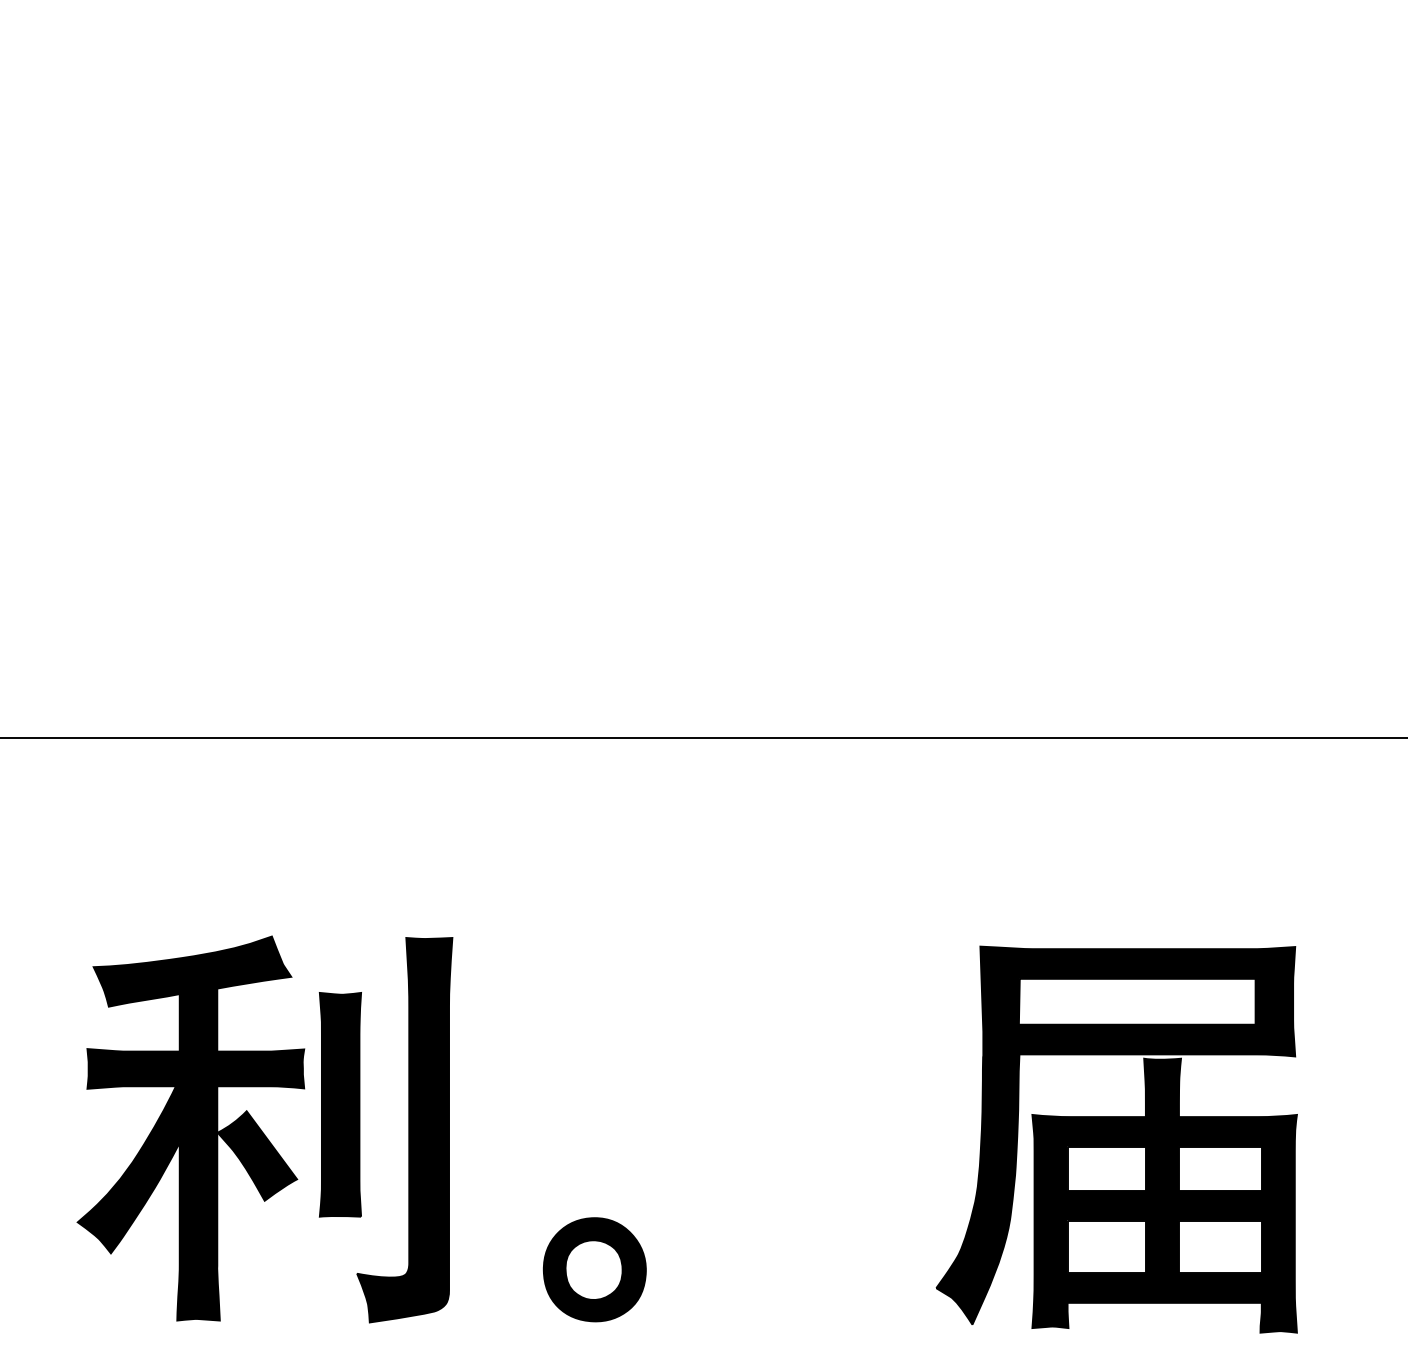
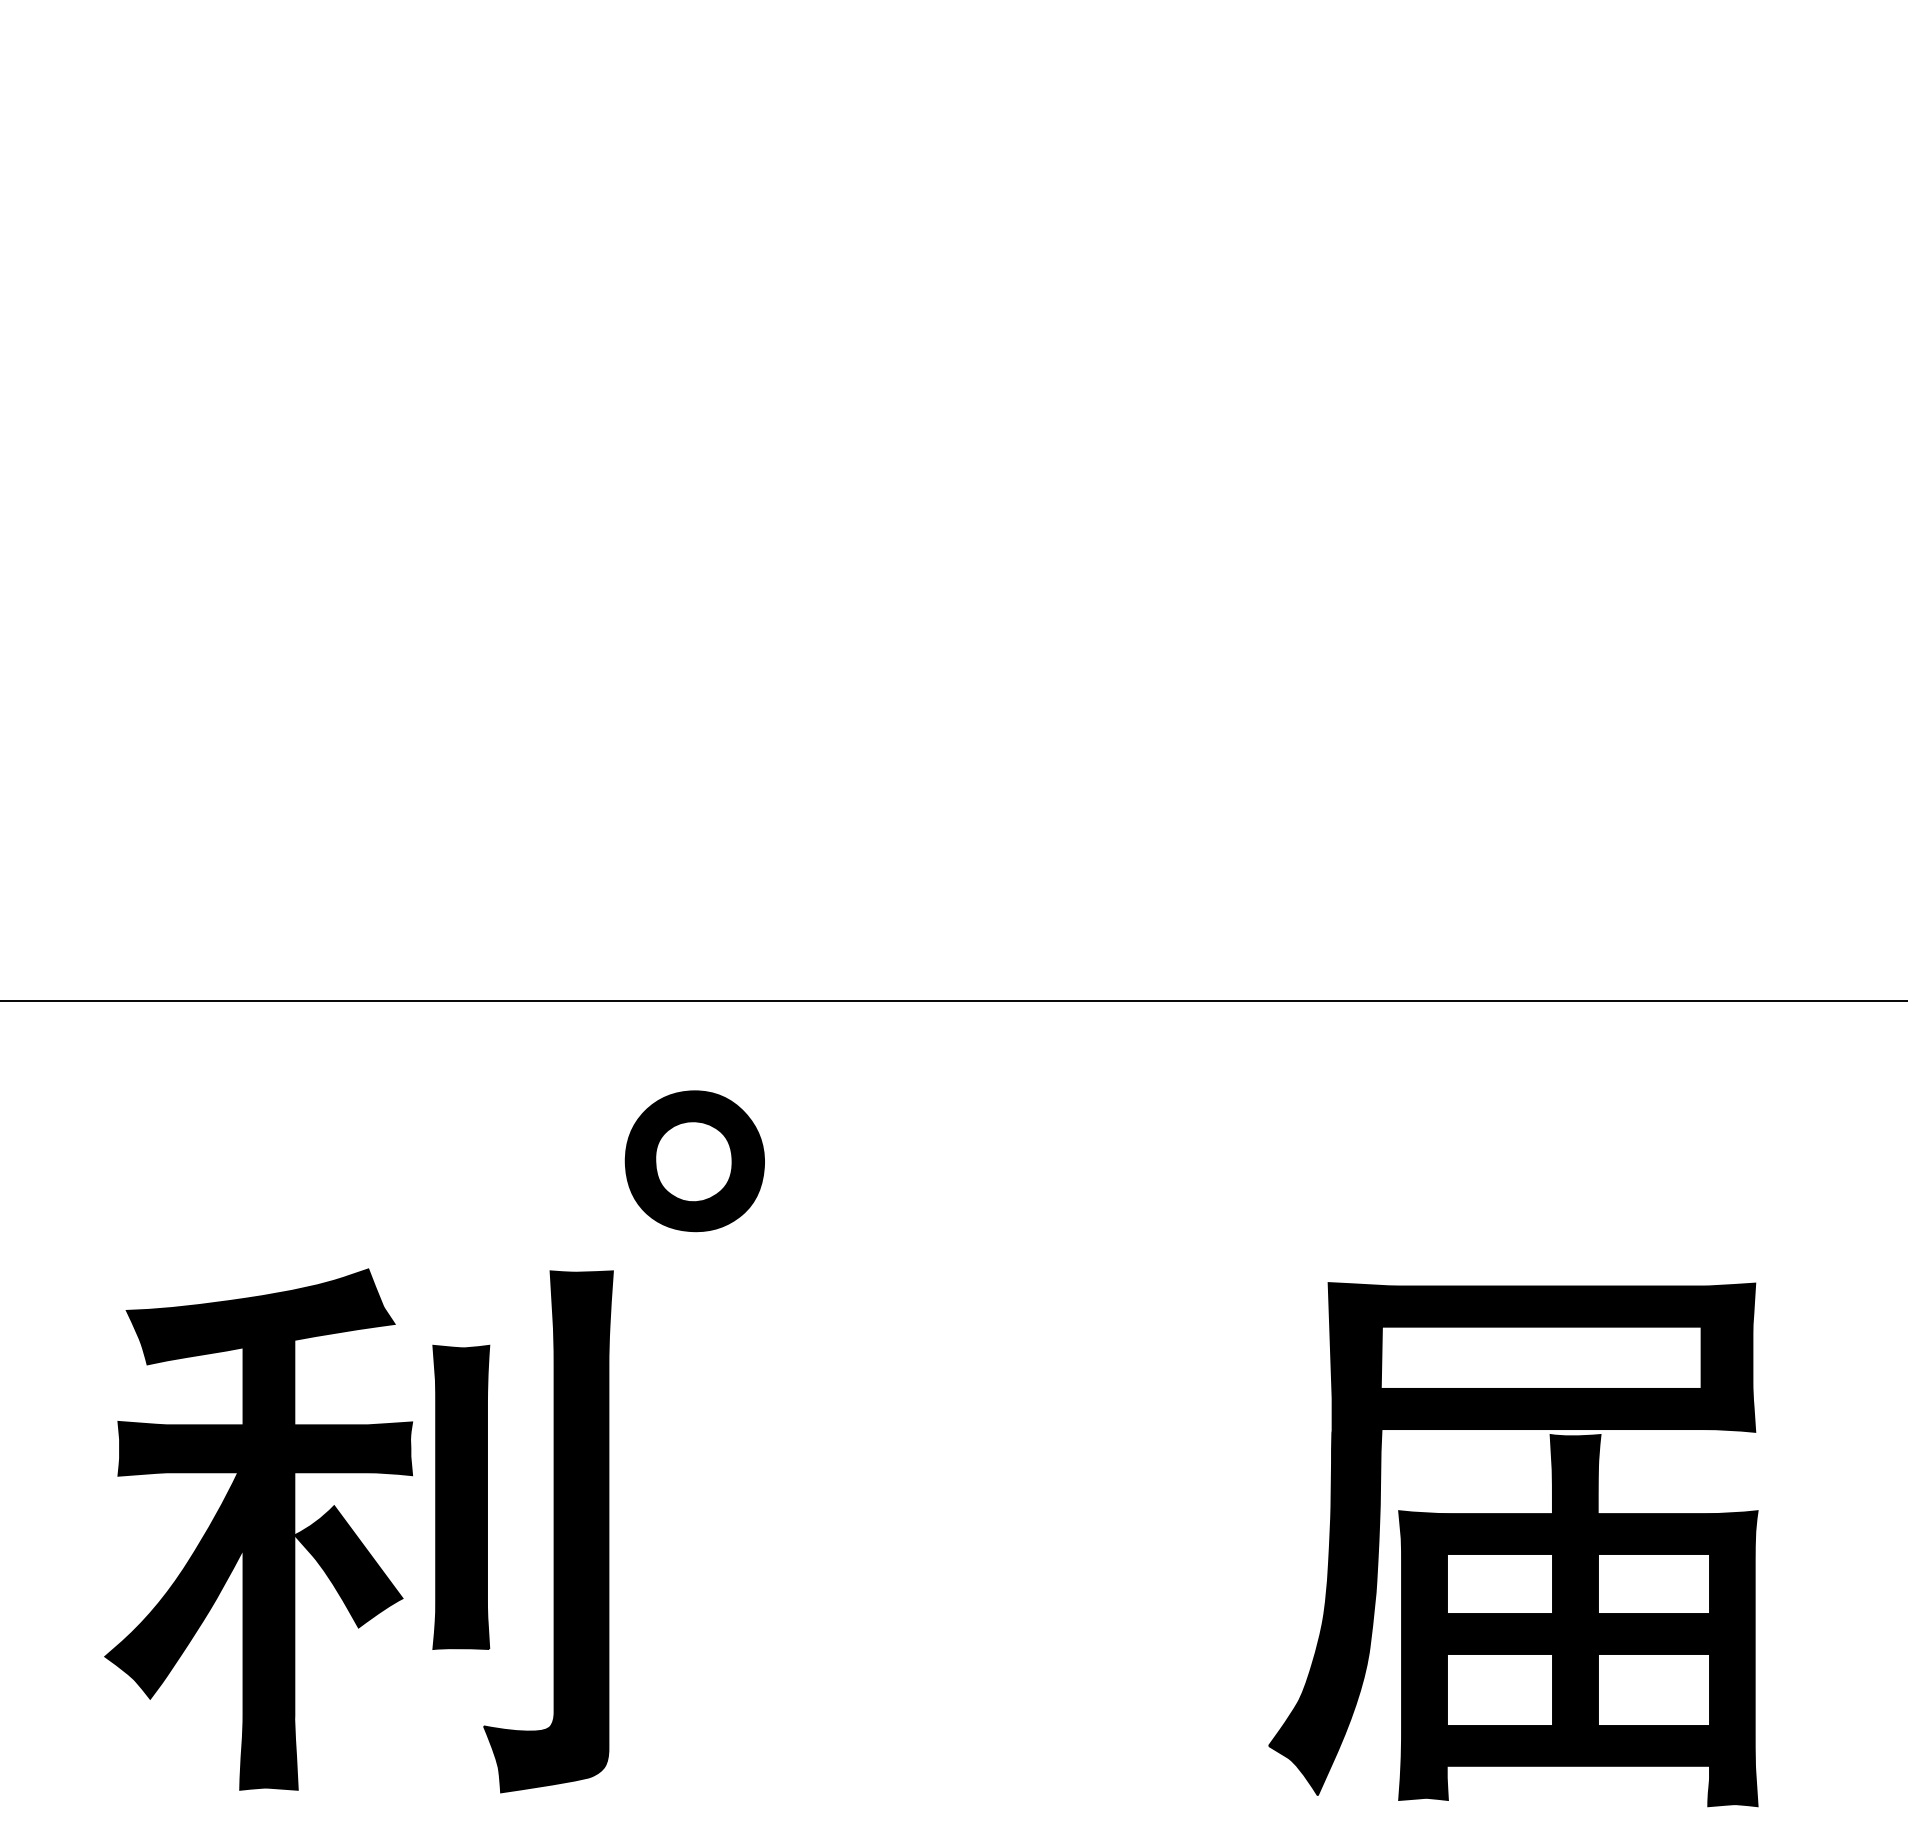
part: (594, 1269) -> (694, 1160), moved

